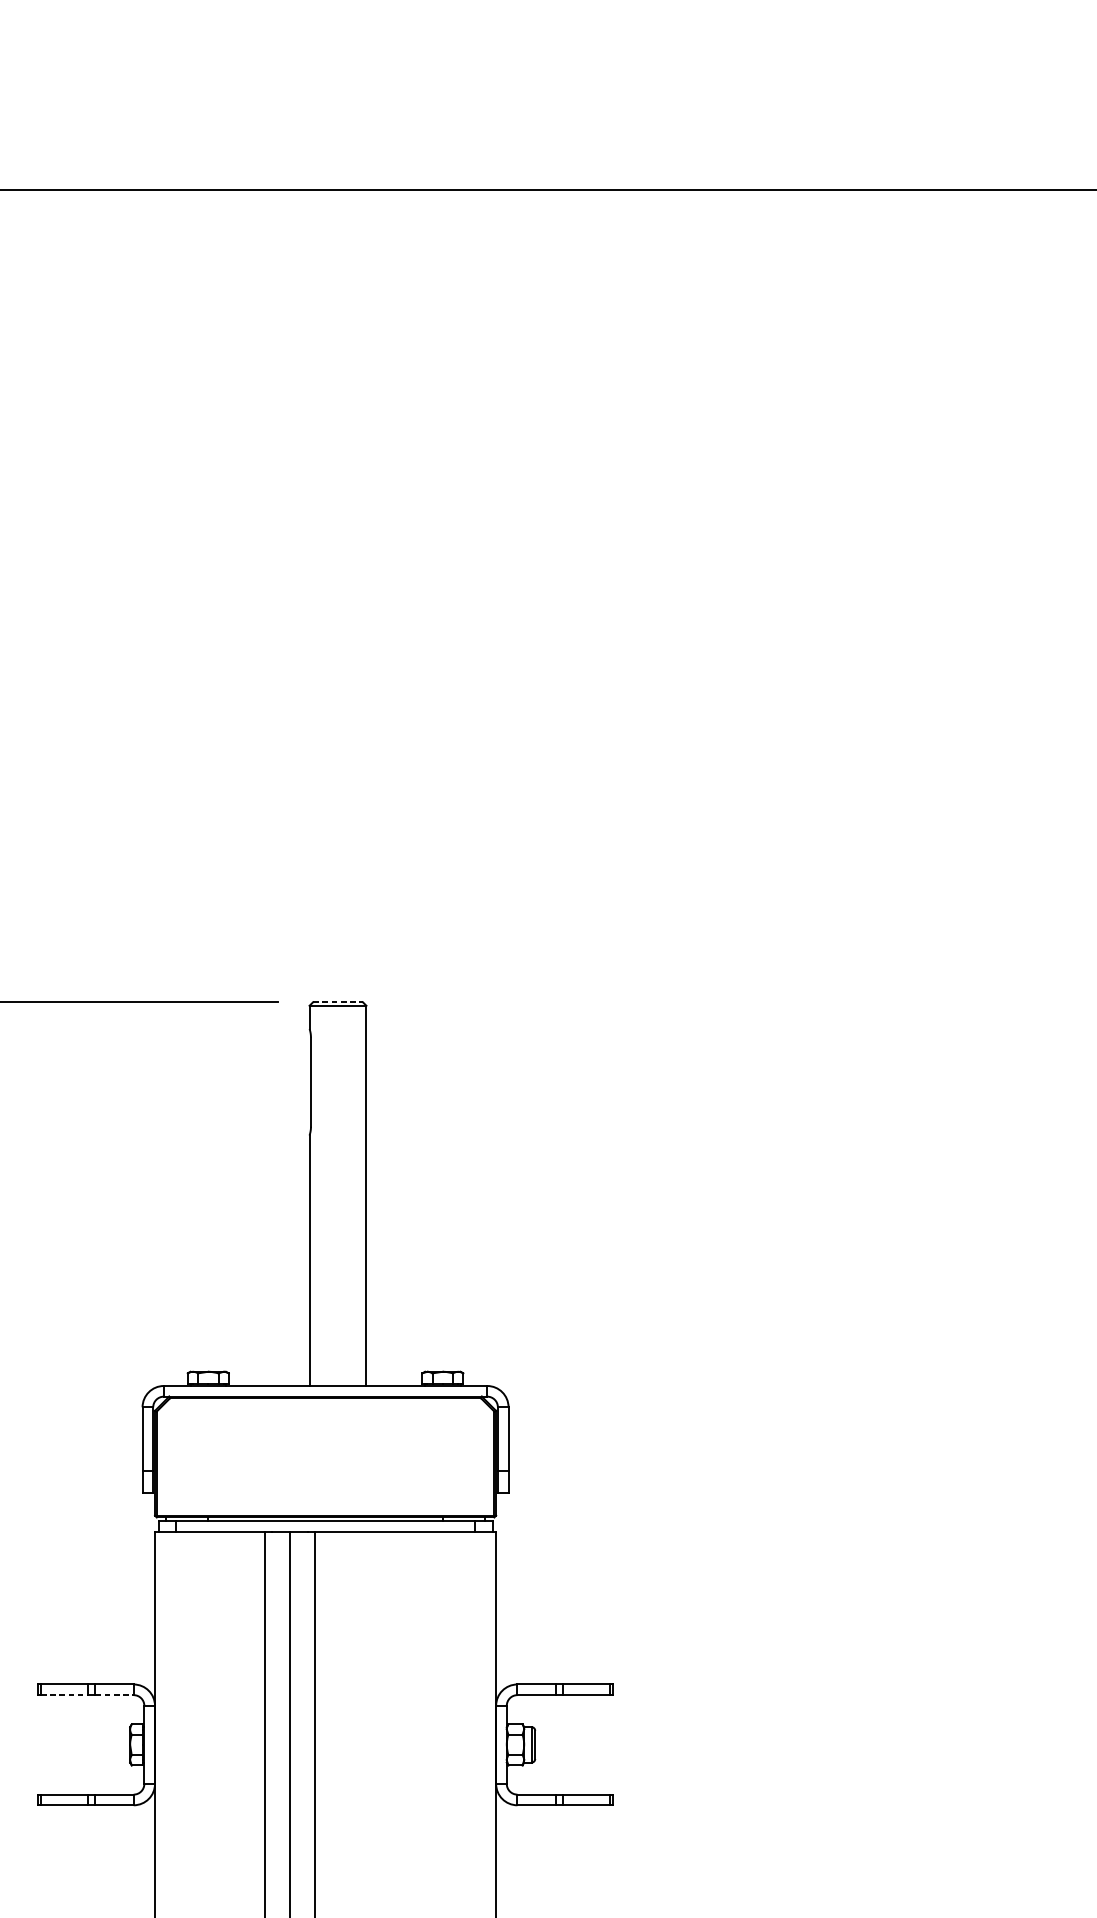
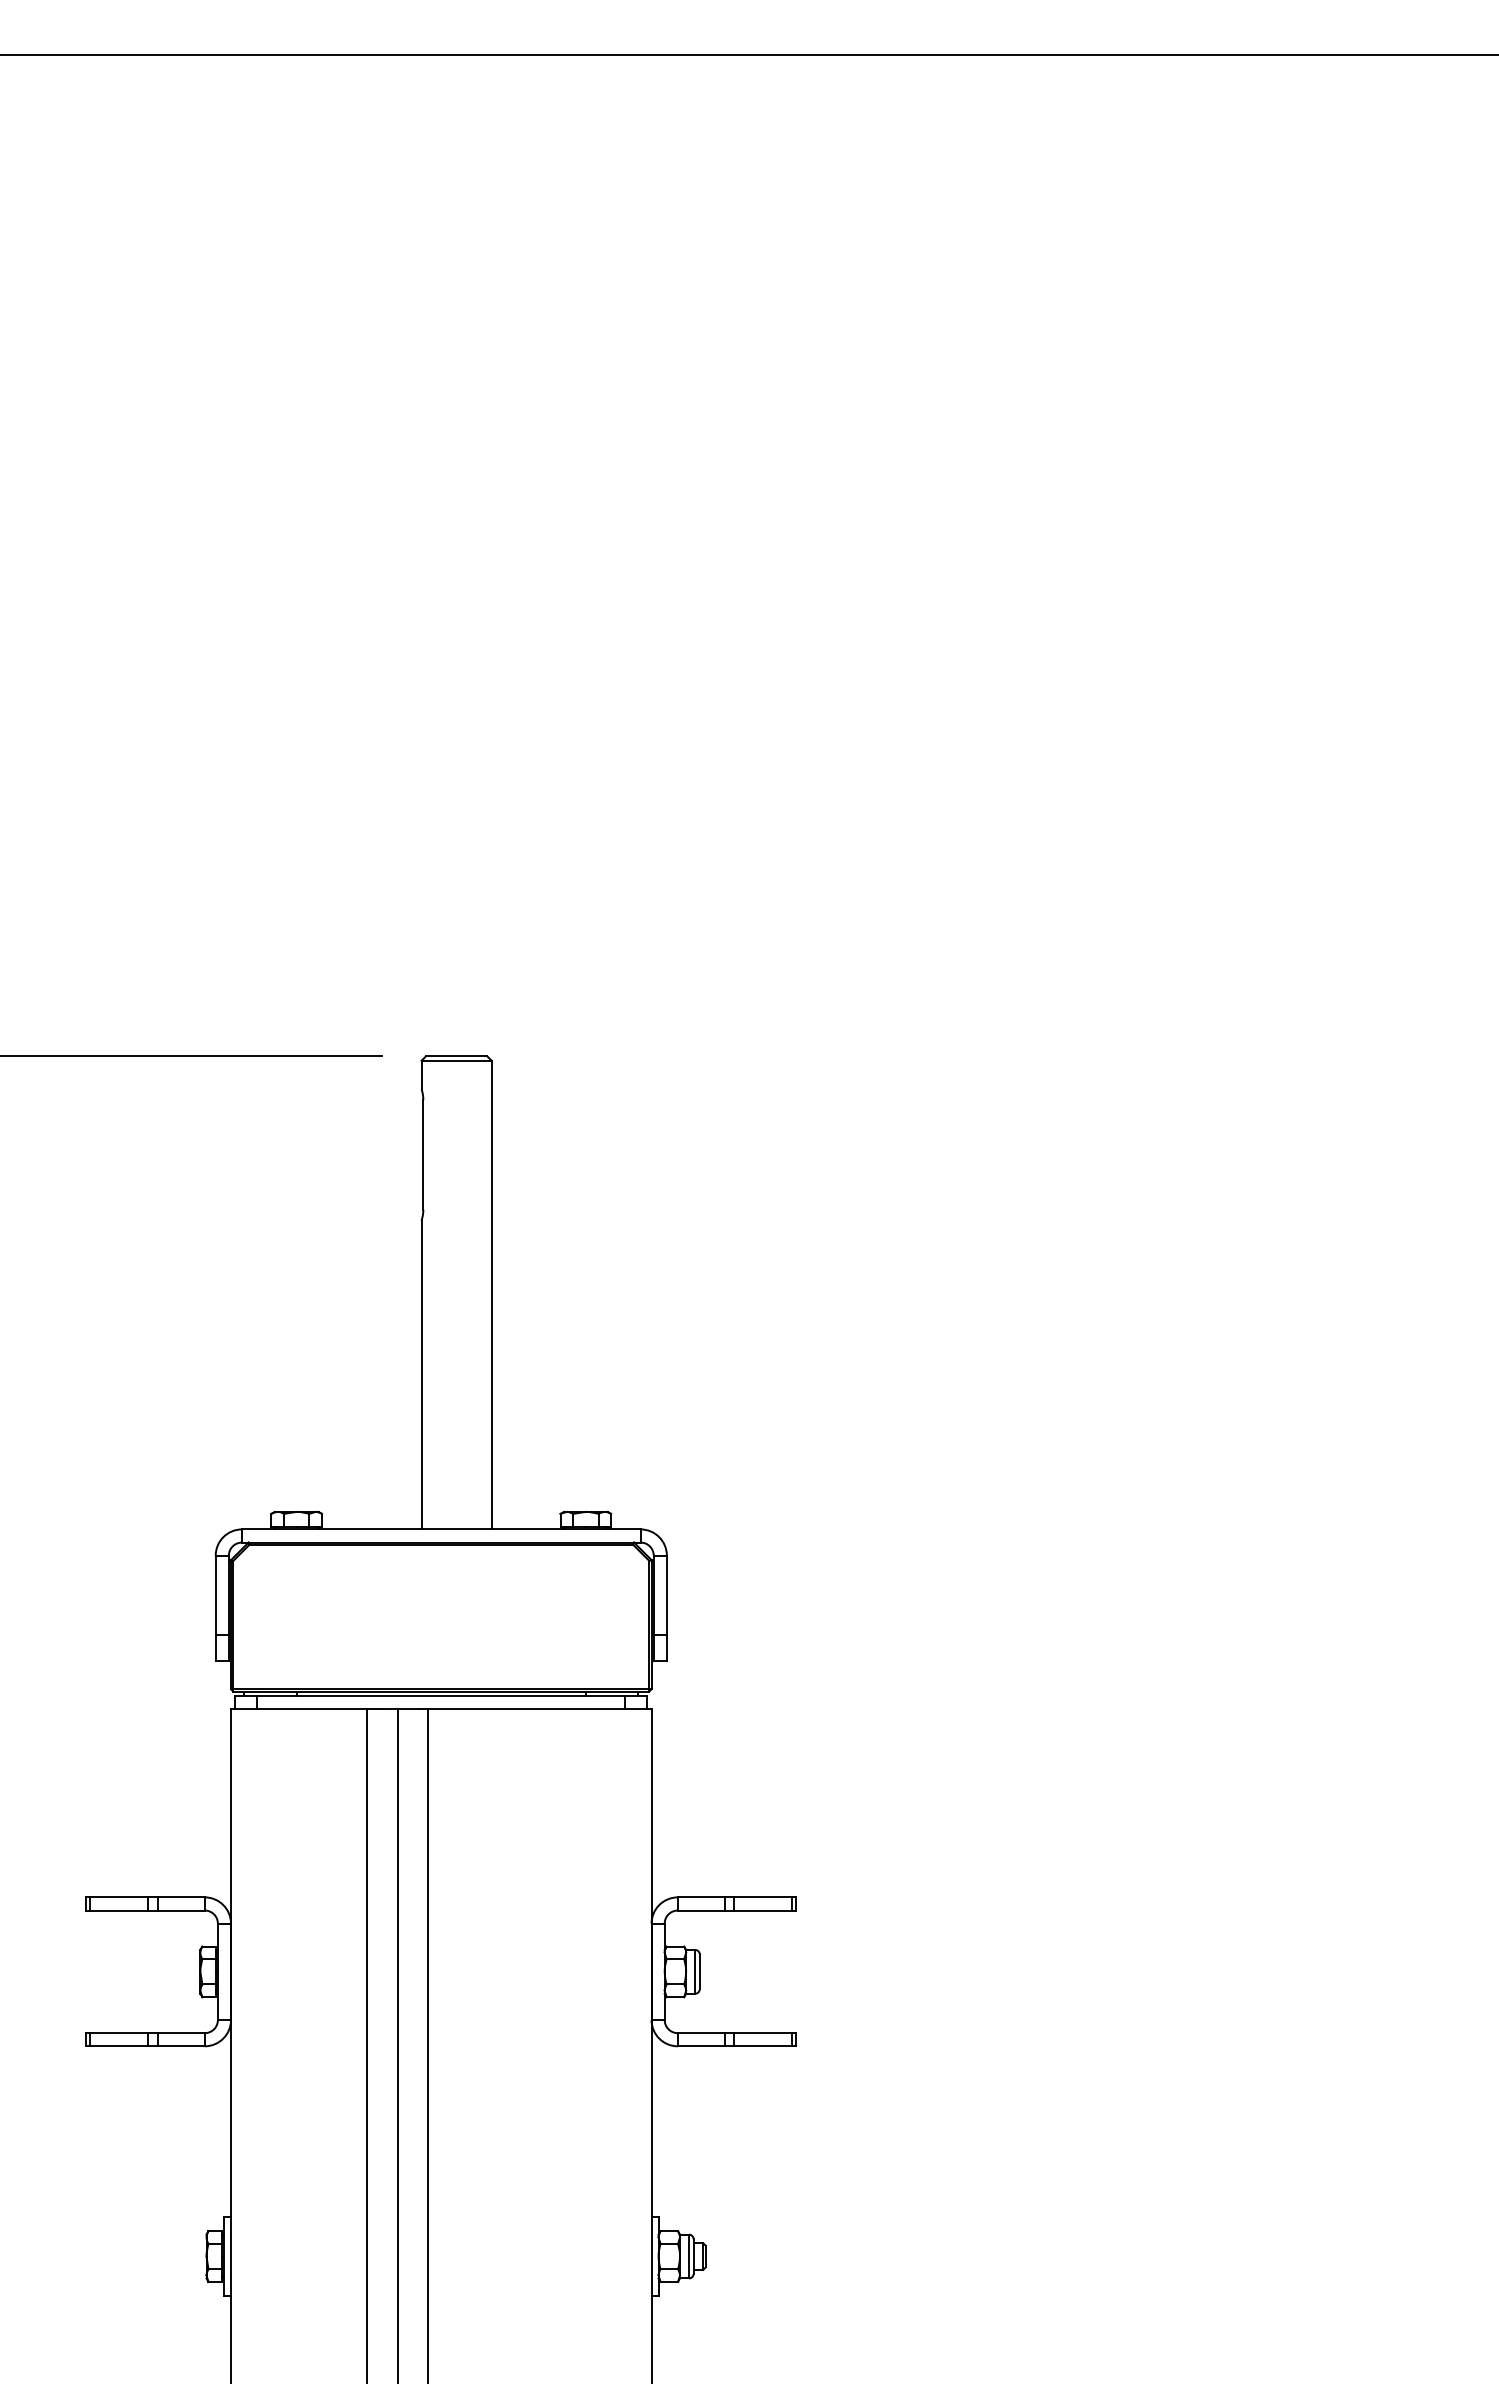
line: (337, 1002) -> (456, 1056), dashed -> solid
line: (64, 1695) -> (119, 1910), dashed -> solid
line: (114, 1695) -> (181, 1910), dashed -> solid

